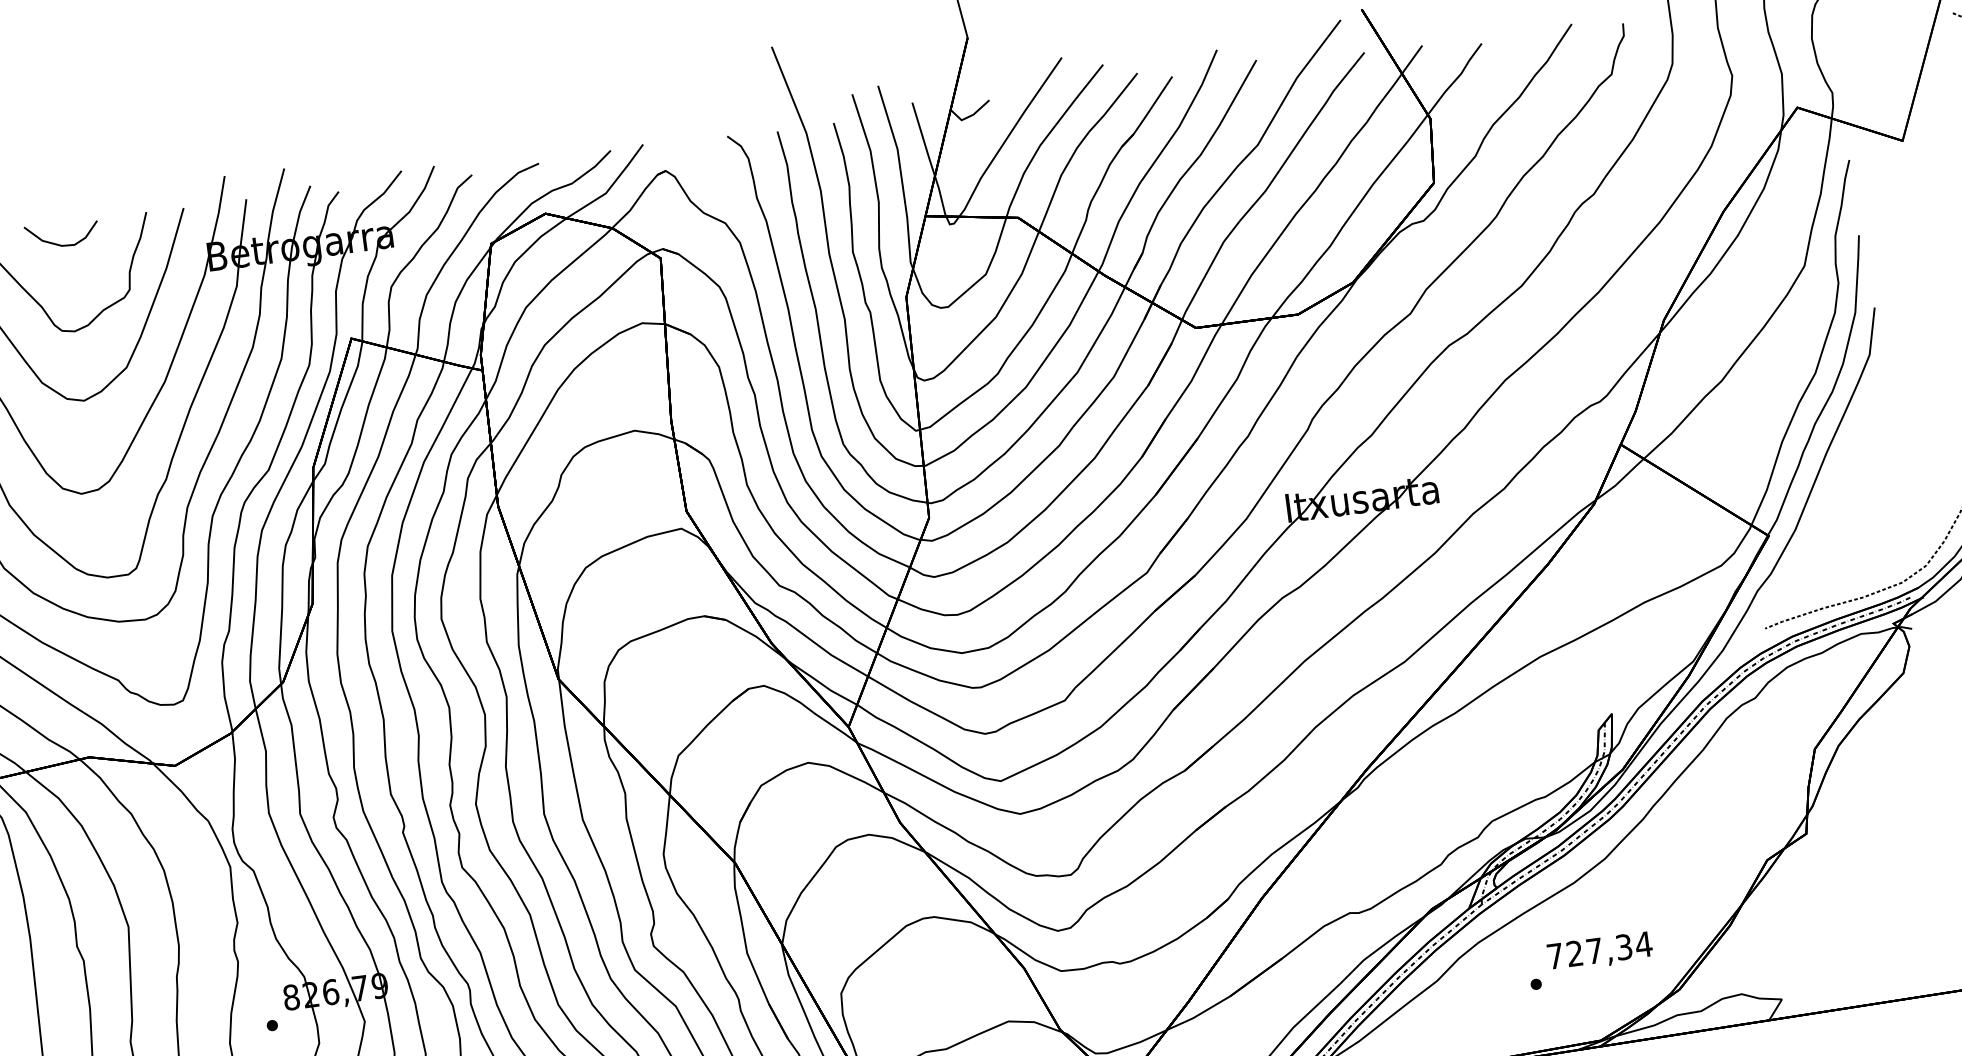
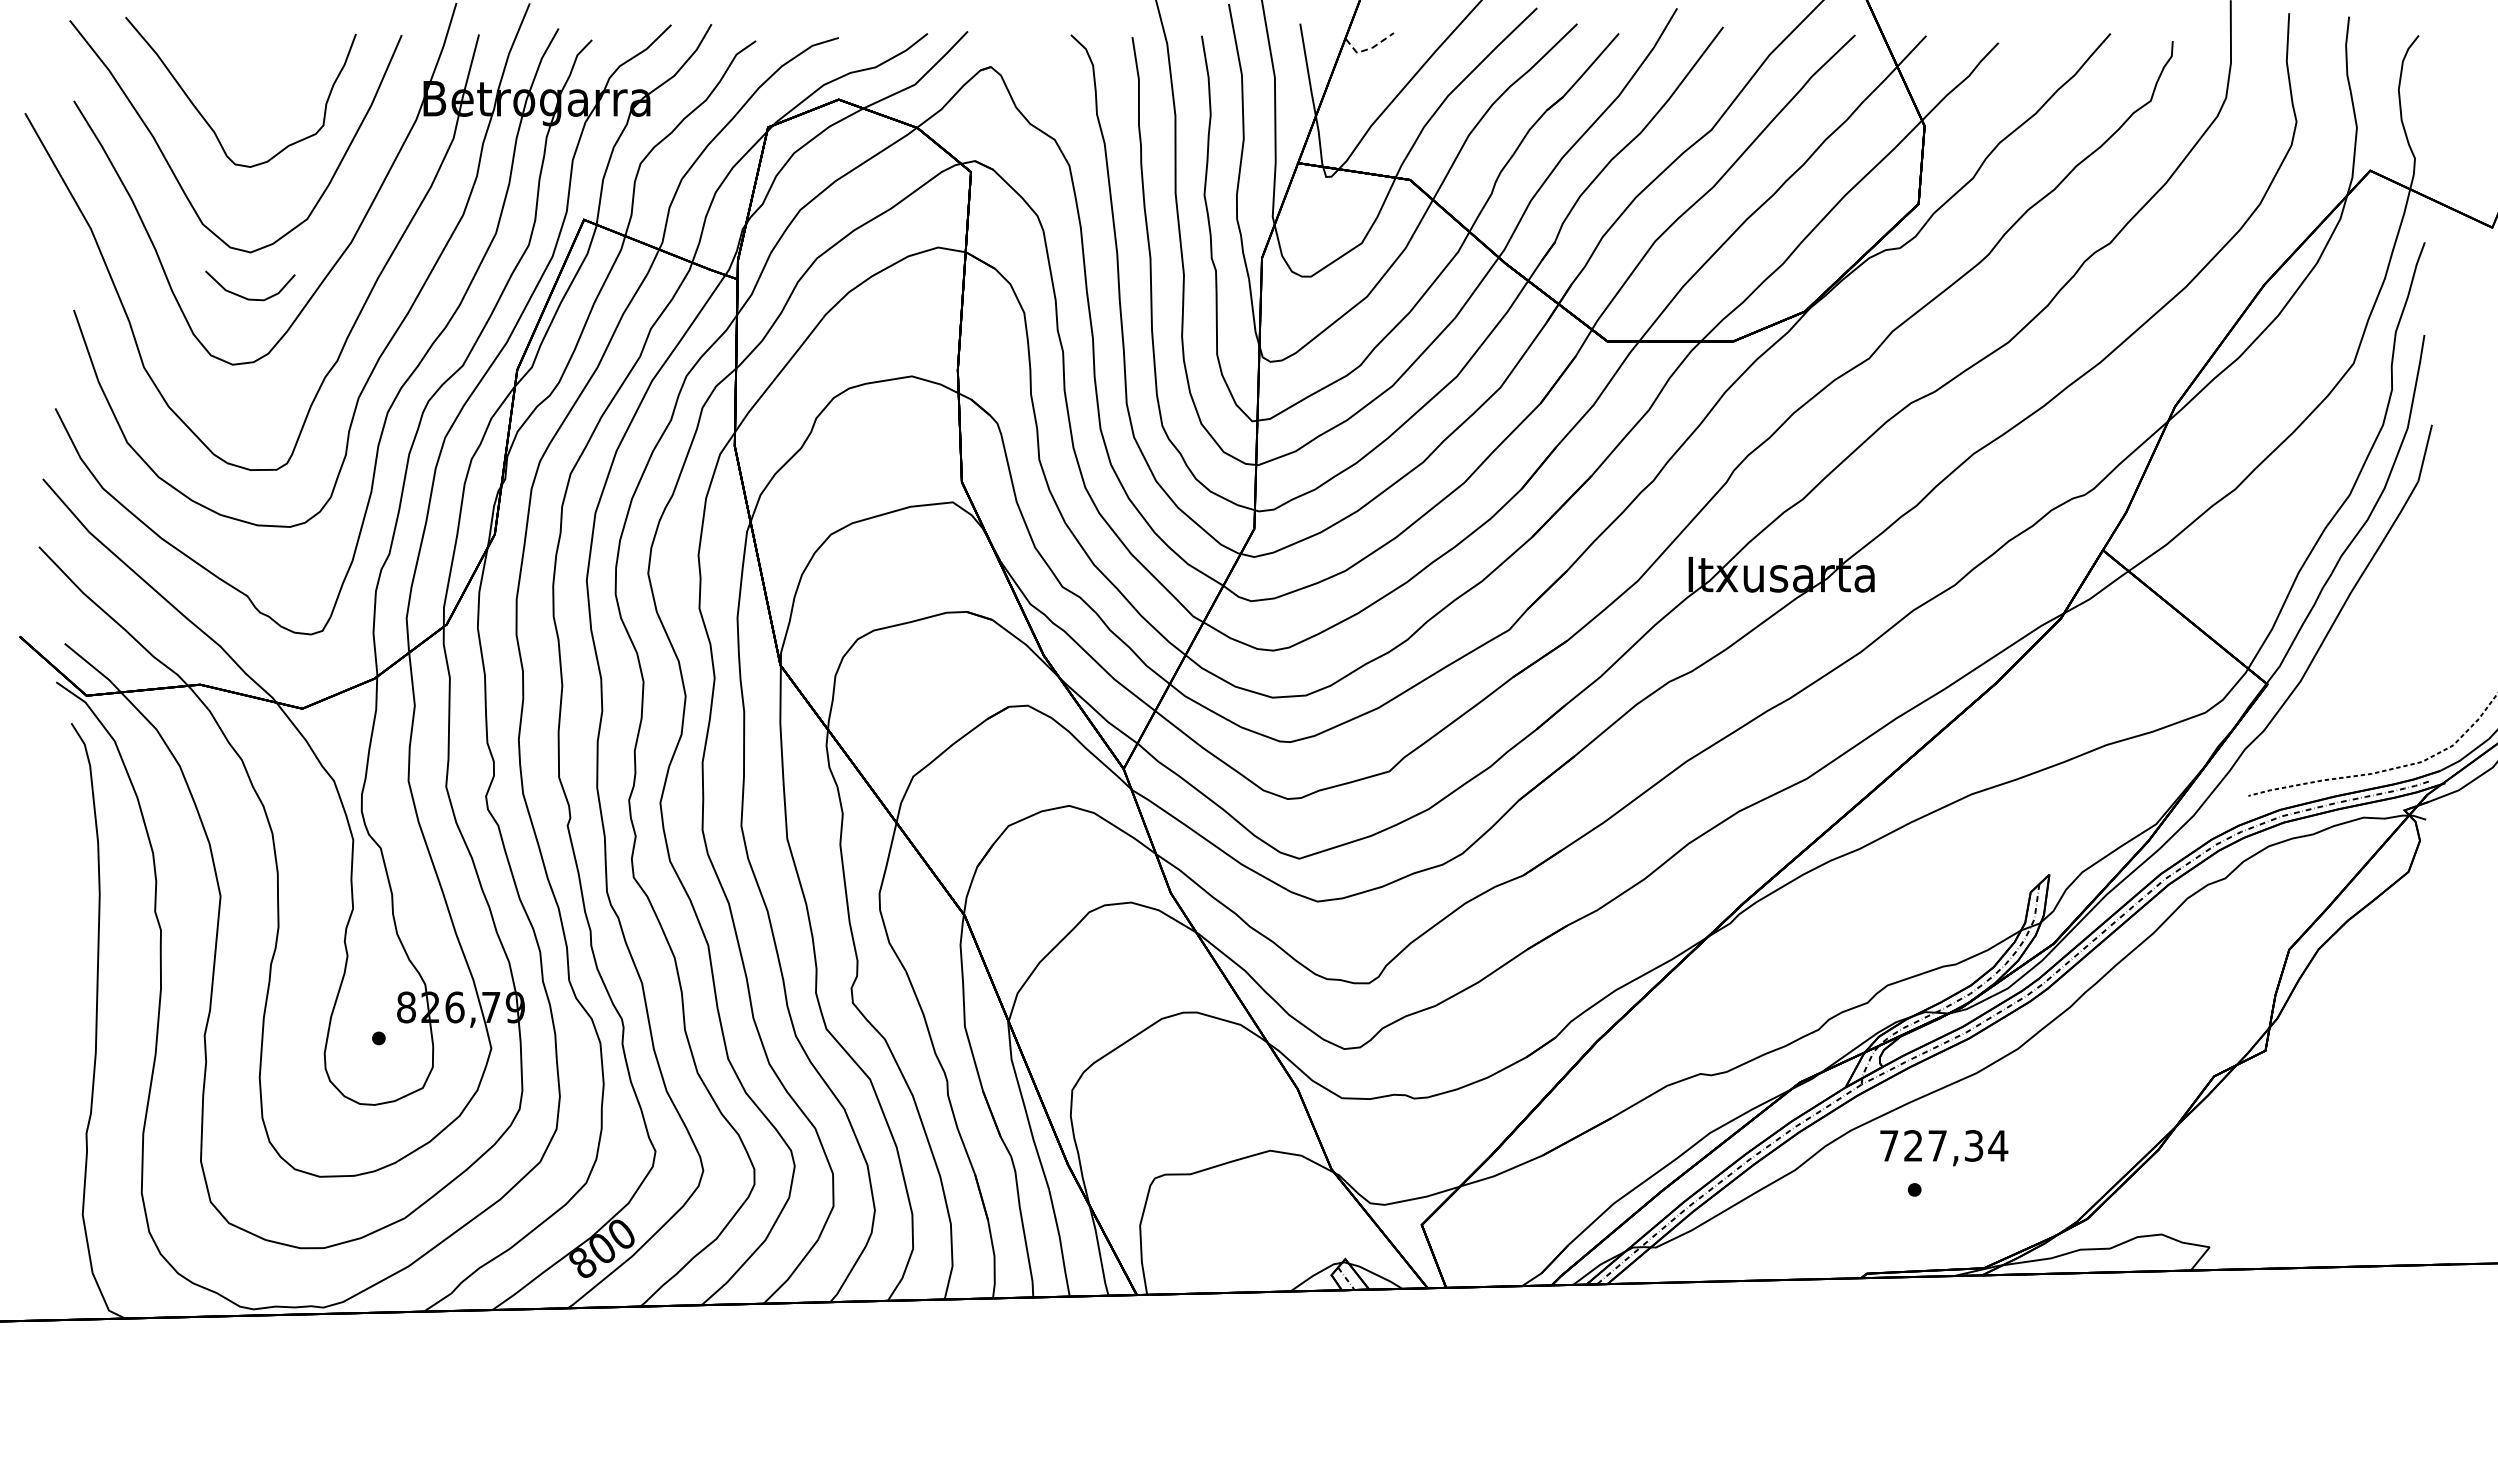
line: (971, 115) -> (1369, 48), solid -> dashed
curve: (58, 243) -> (244, 296), moved
text: (1600, 952) -> (1944, 1148), moved

